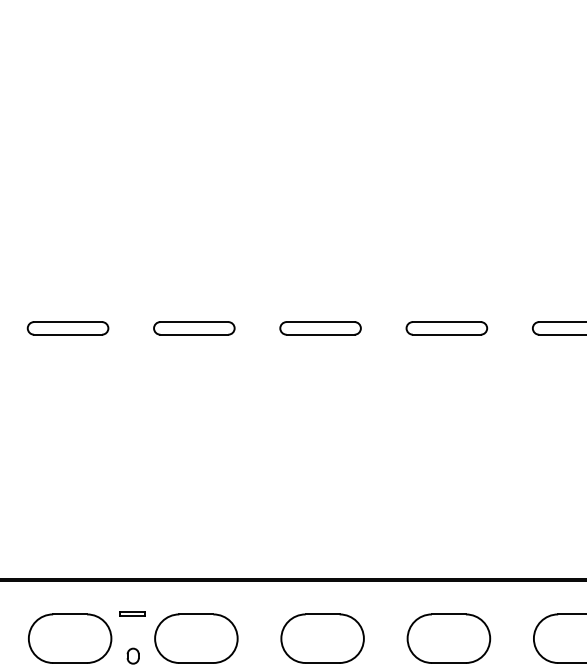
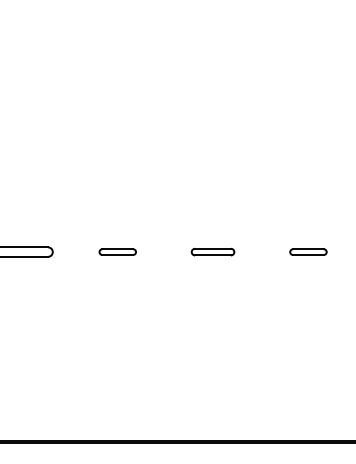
part: (194, 328) -> (117, 252), size x0.6
part: (320, 328) -> (212, 252), size x0.7
part: (446, 328) -> (308, 252), size x0.6

